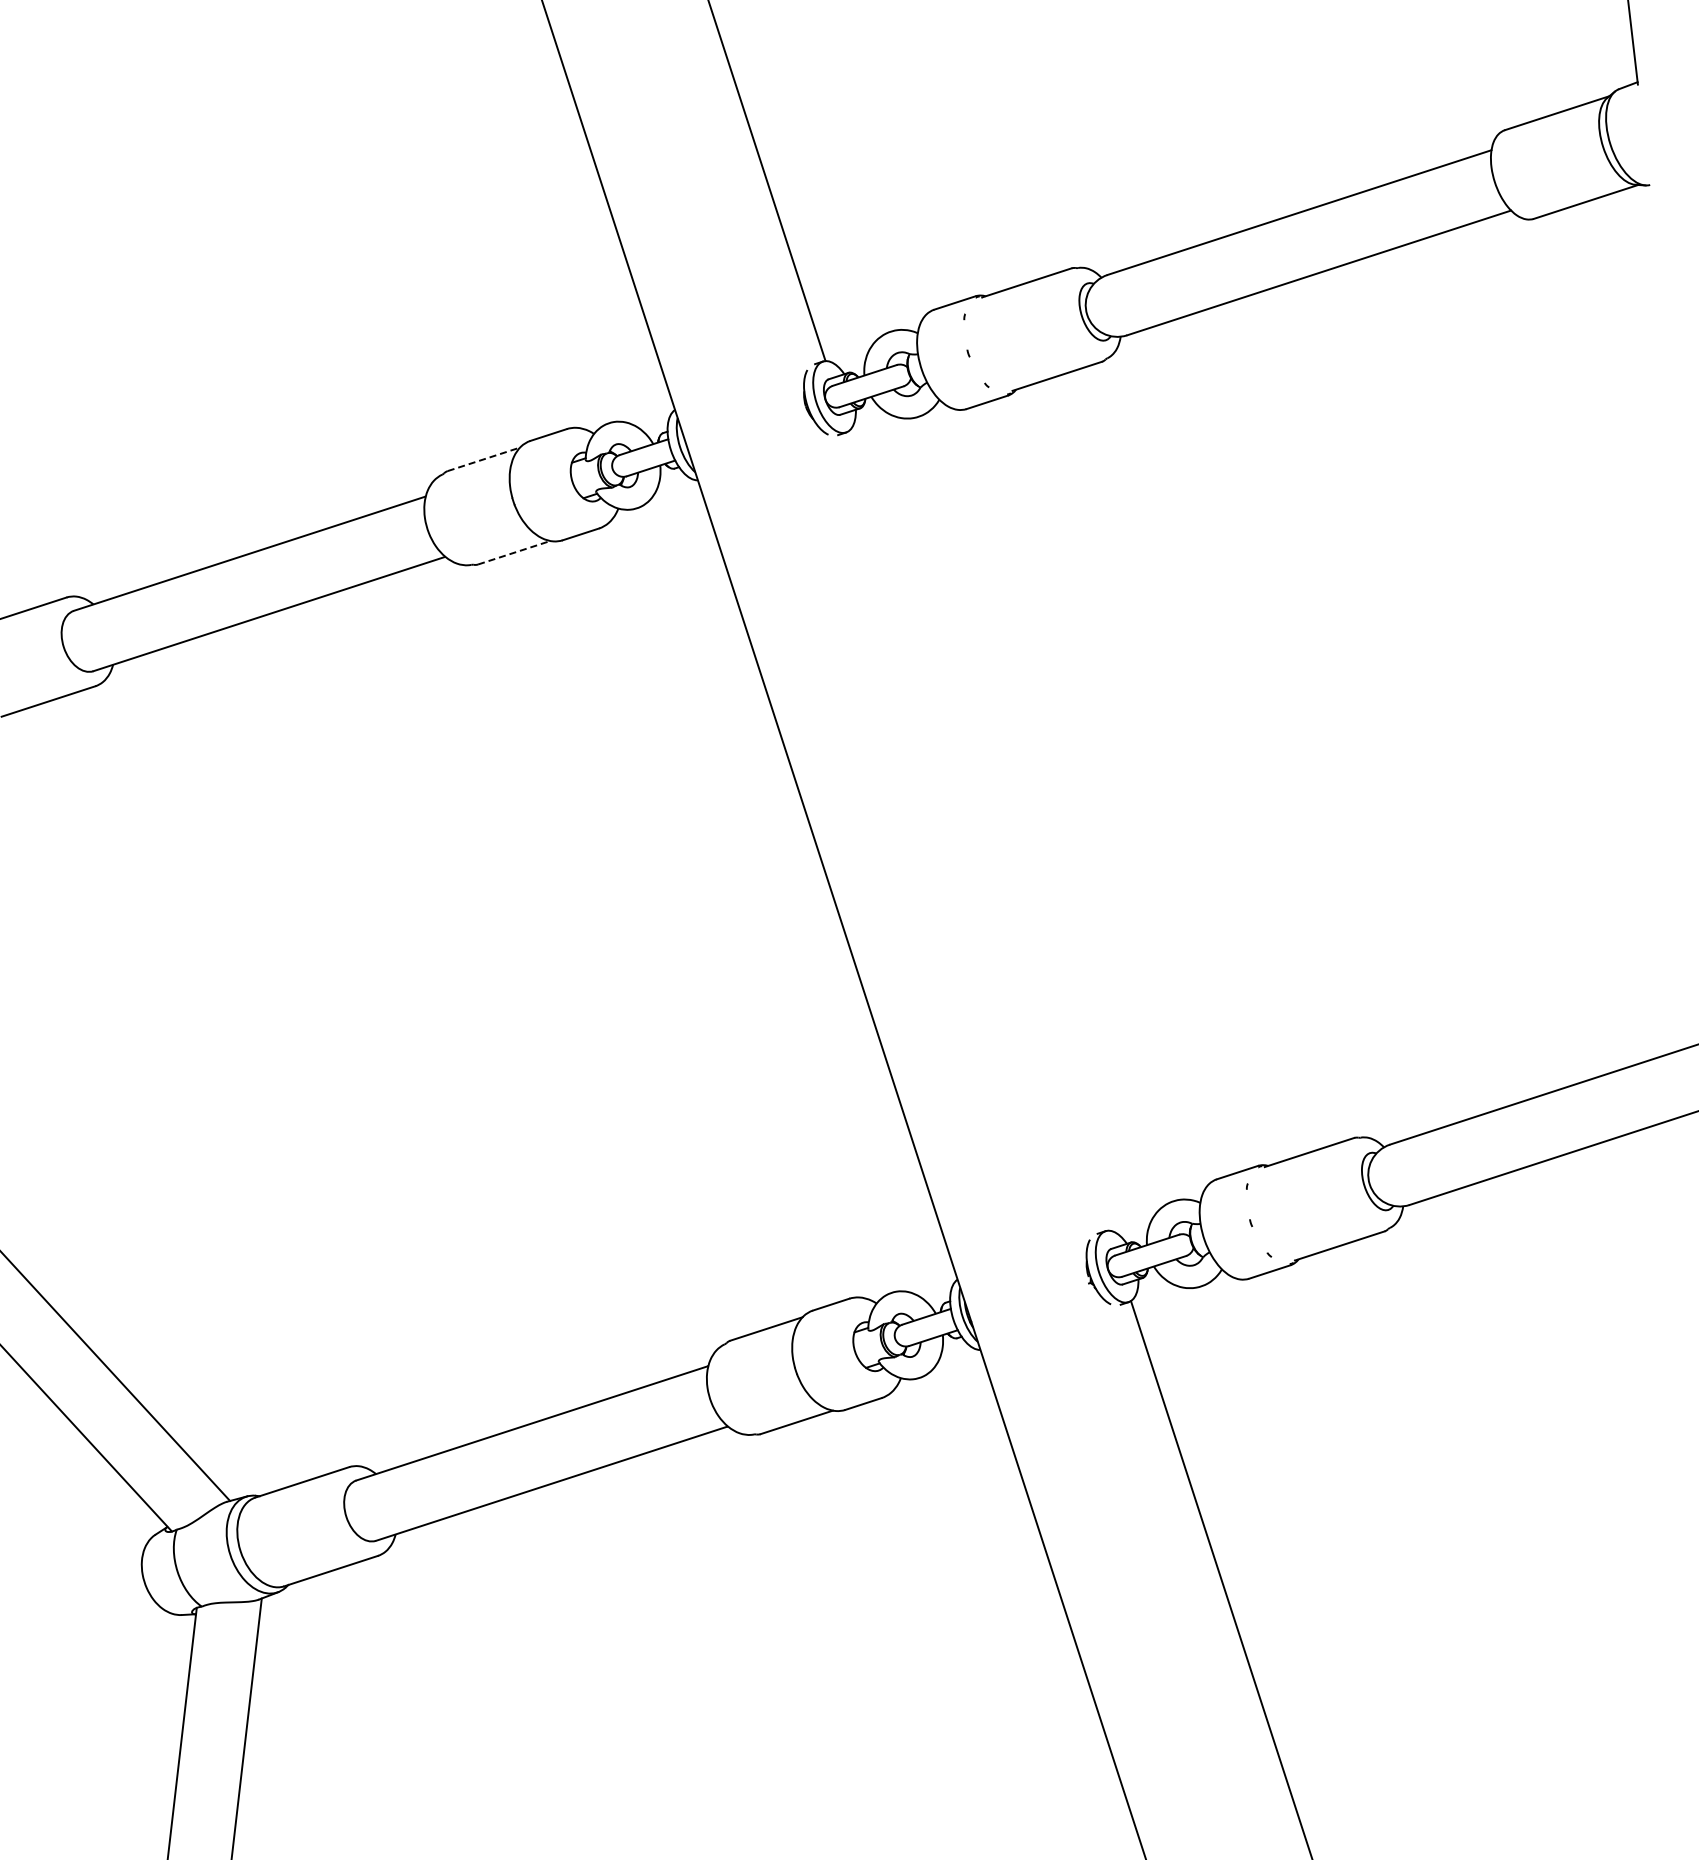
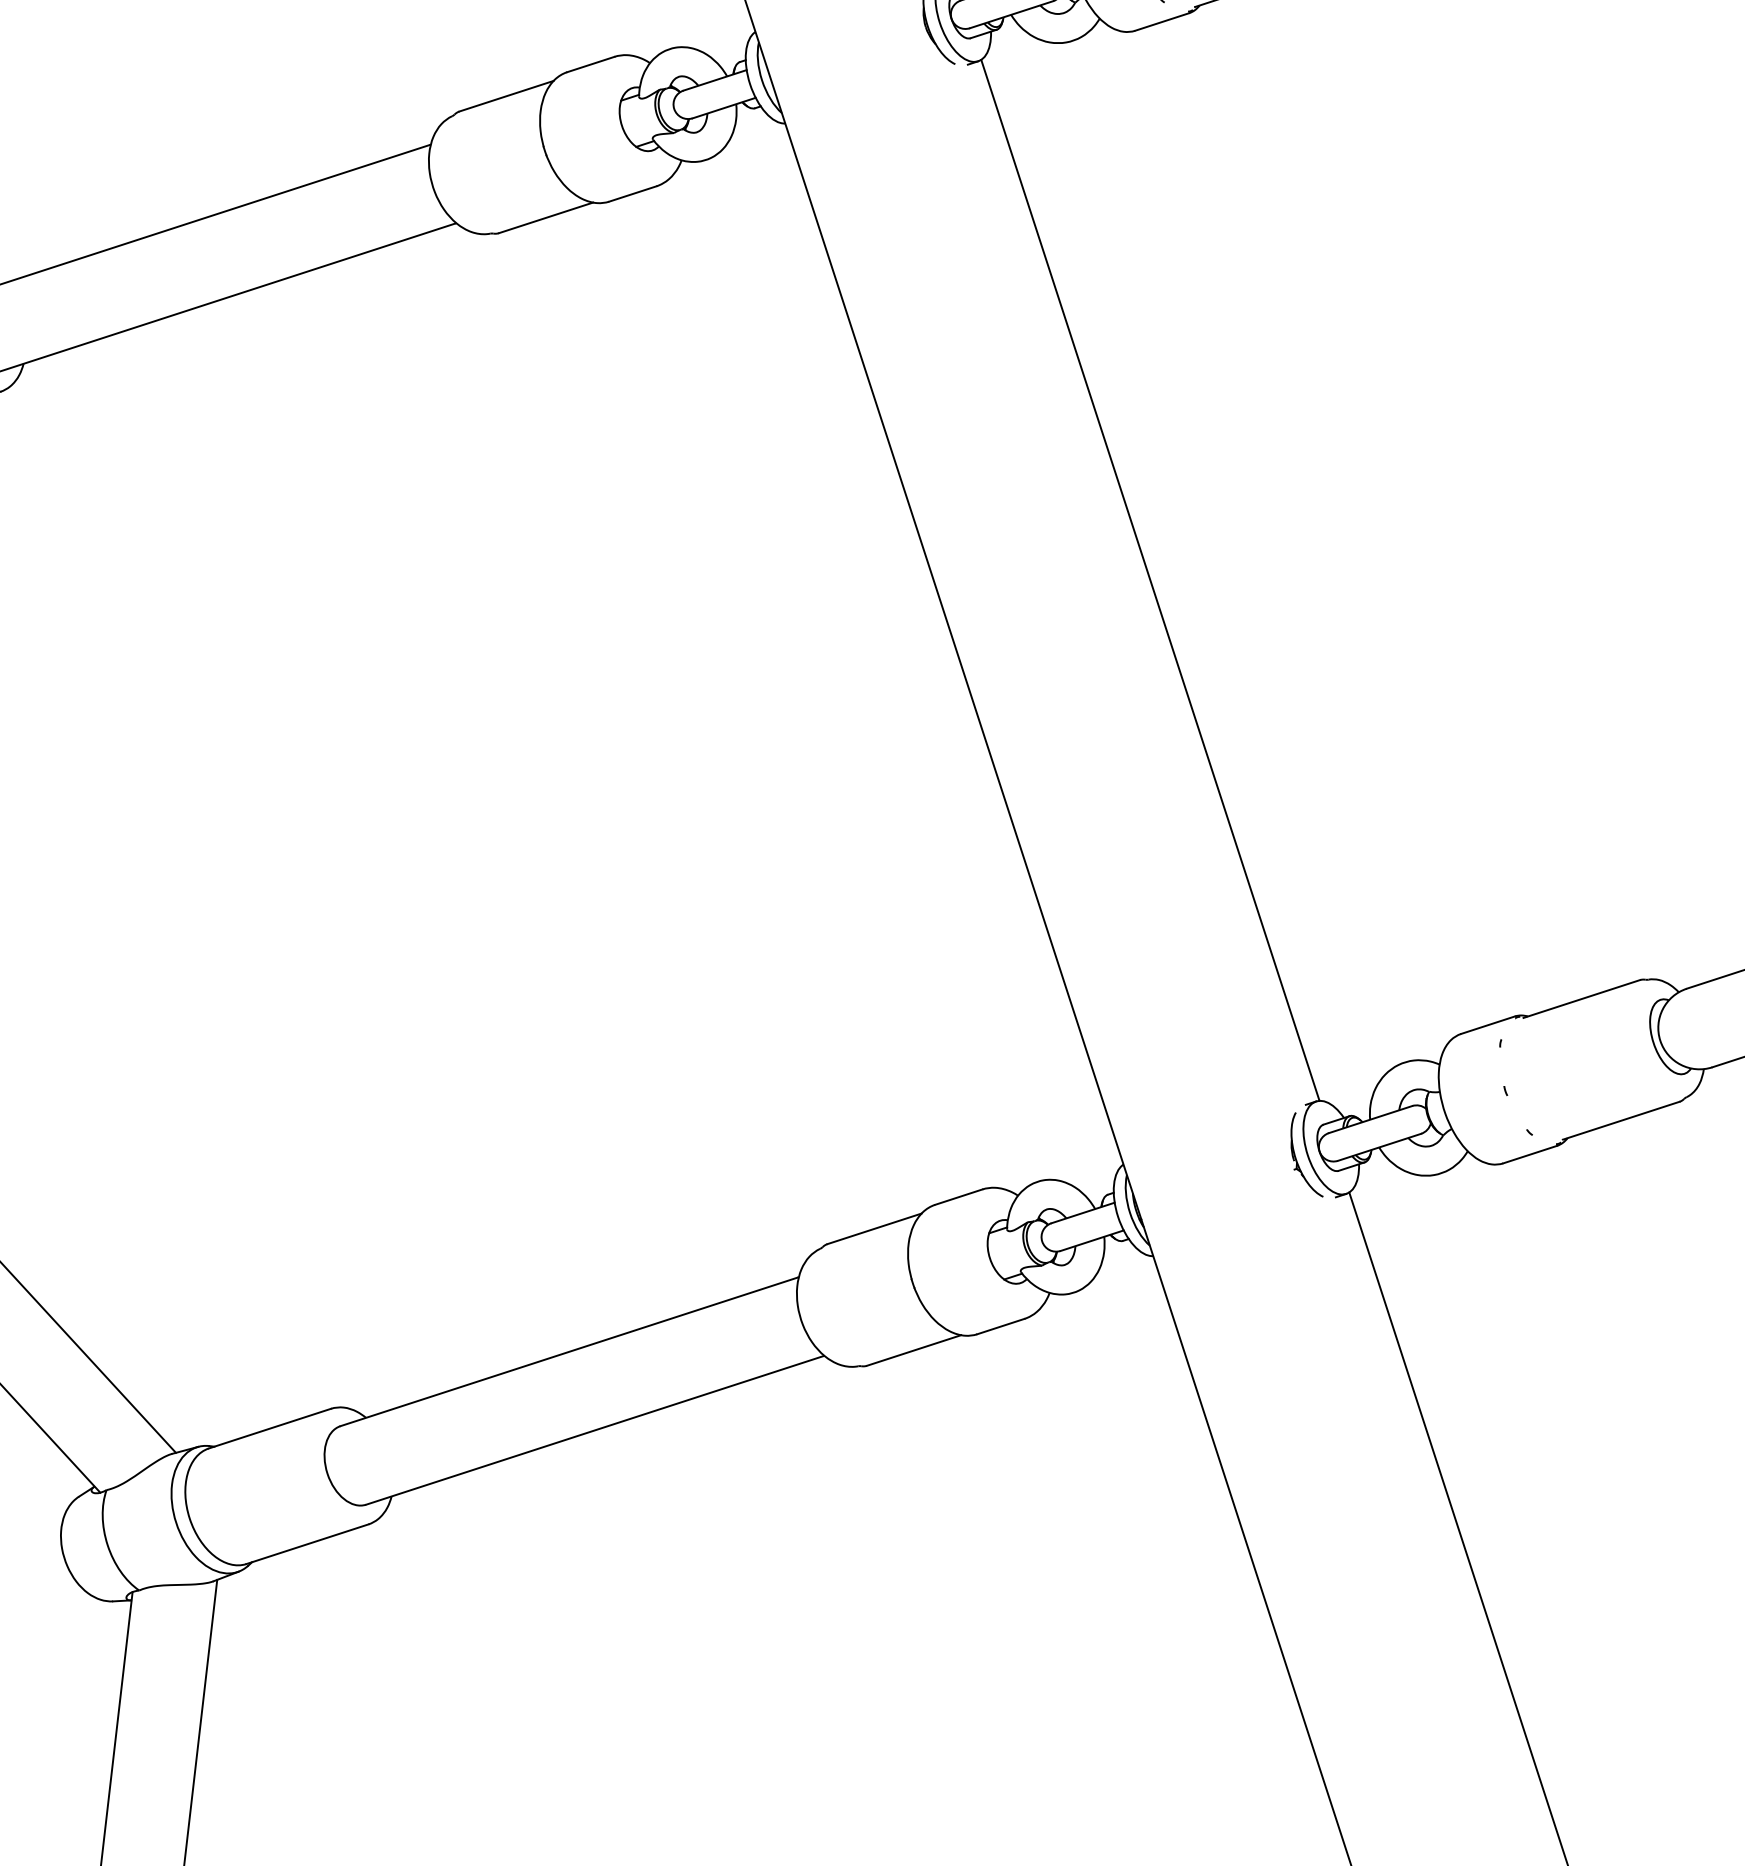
line: (484, 459) -> (507, 96), dashed -> solid
line: (514, 552) -> (546, 217), dashed -> solid
line: (978, 830) -> (1150, 579), added

